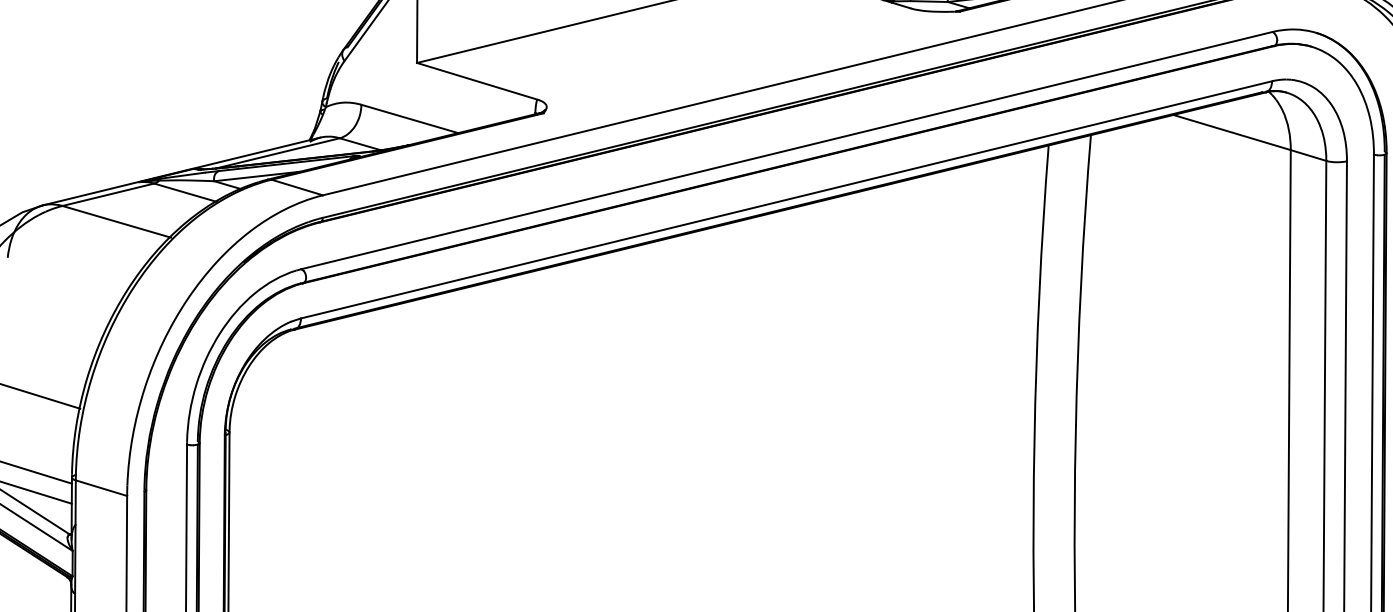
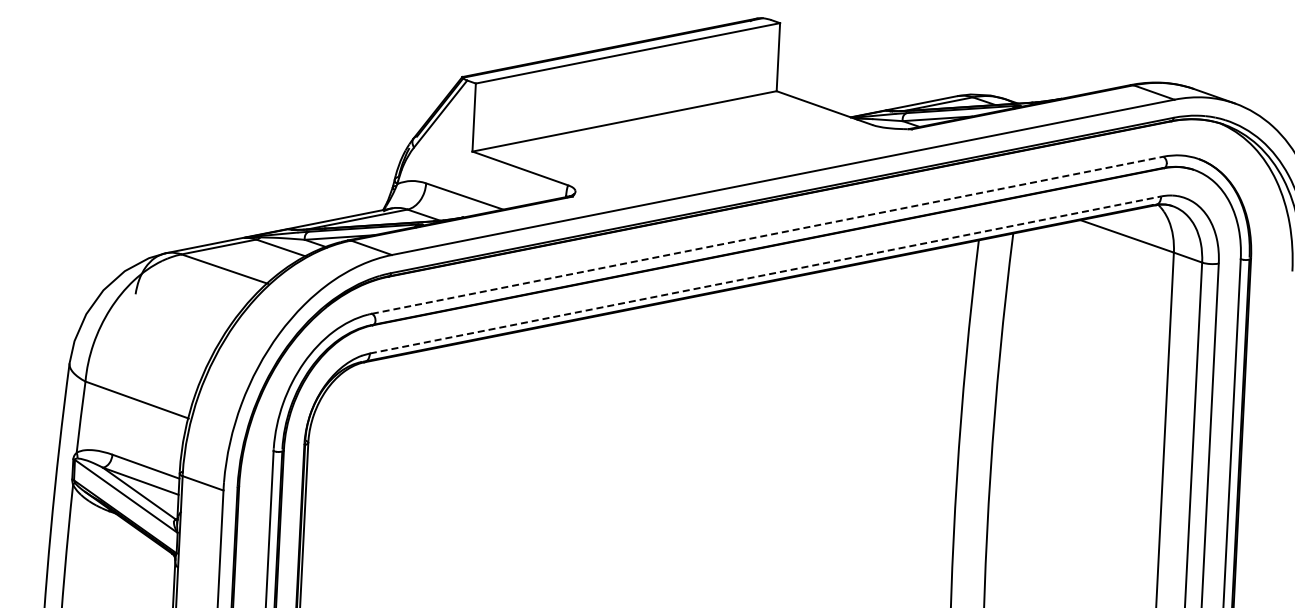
line: (788, 150) -> (768, 235), solid -> dashed
line: (787, 199) -> (766, 274), solid -> dashed

